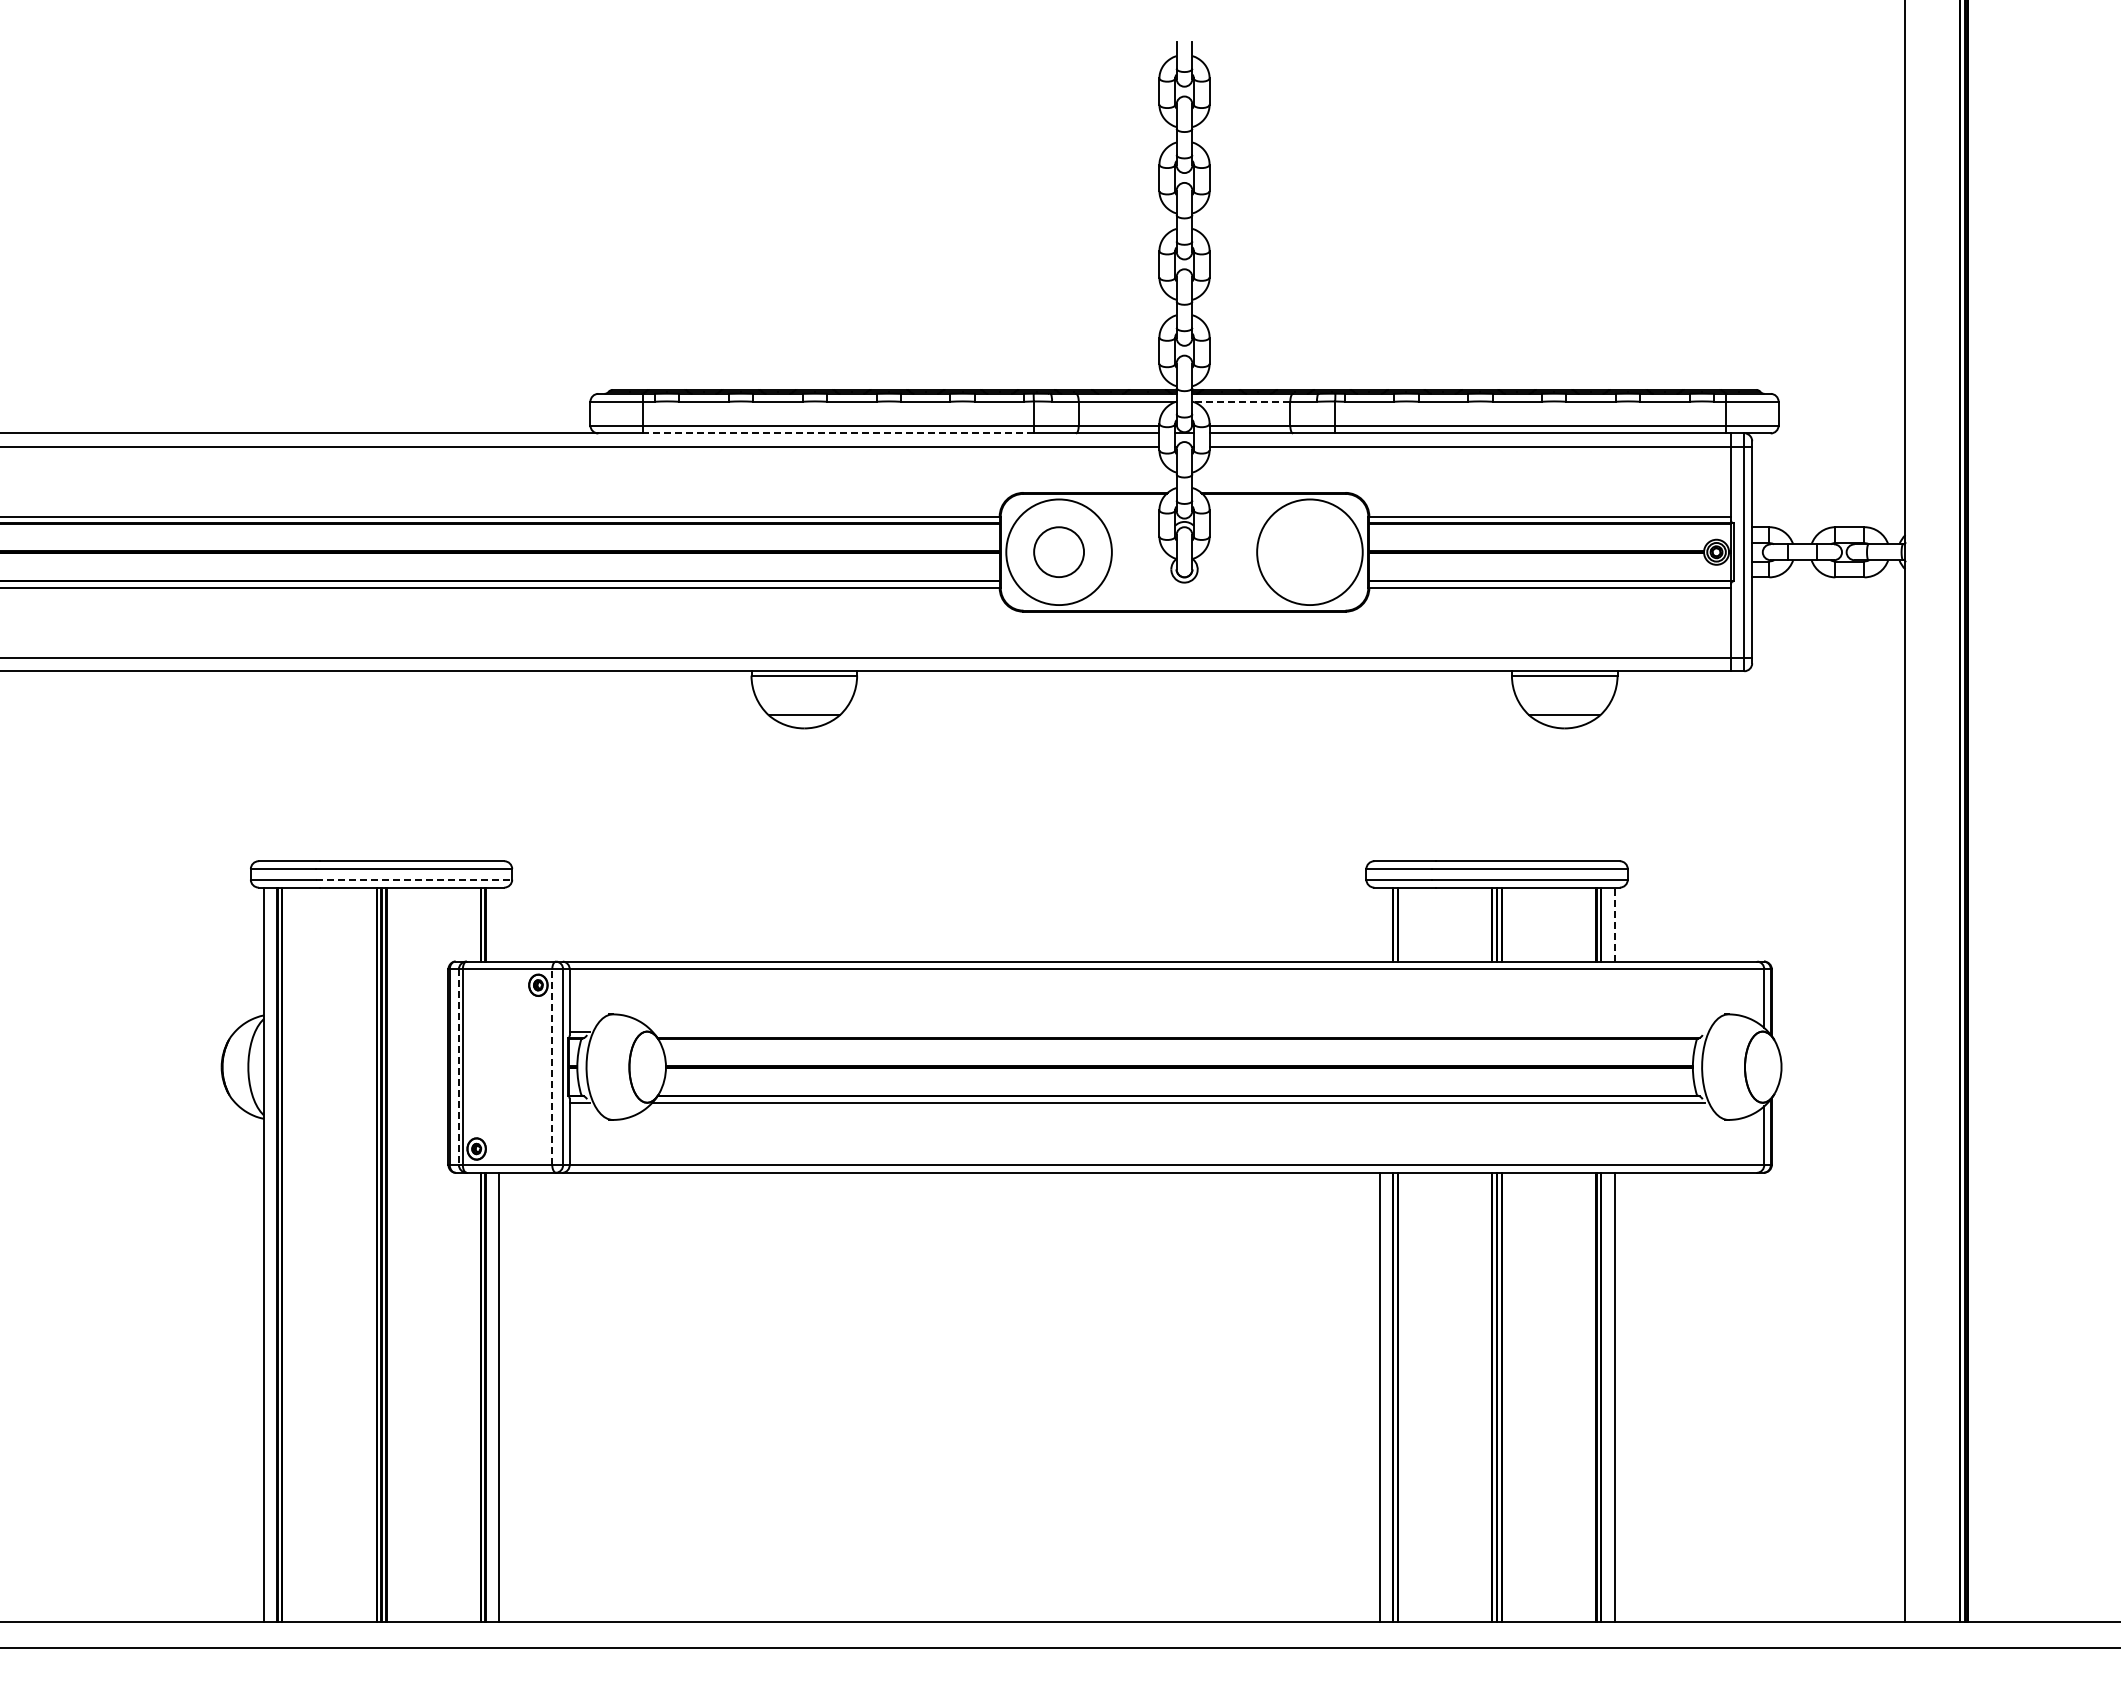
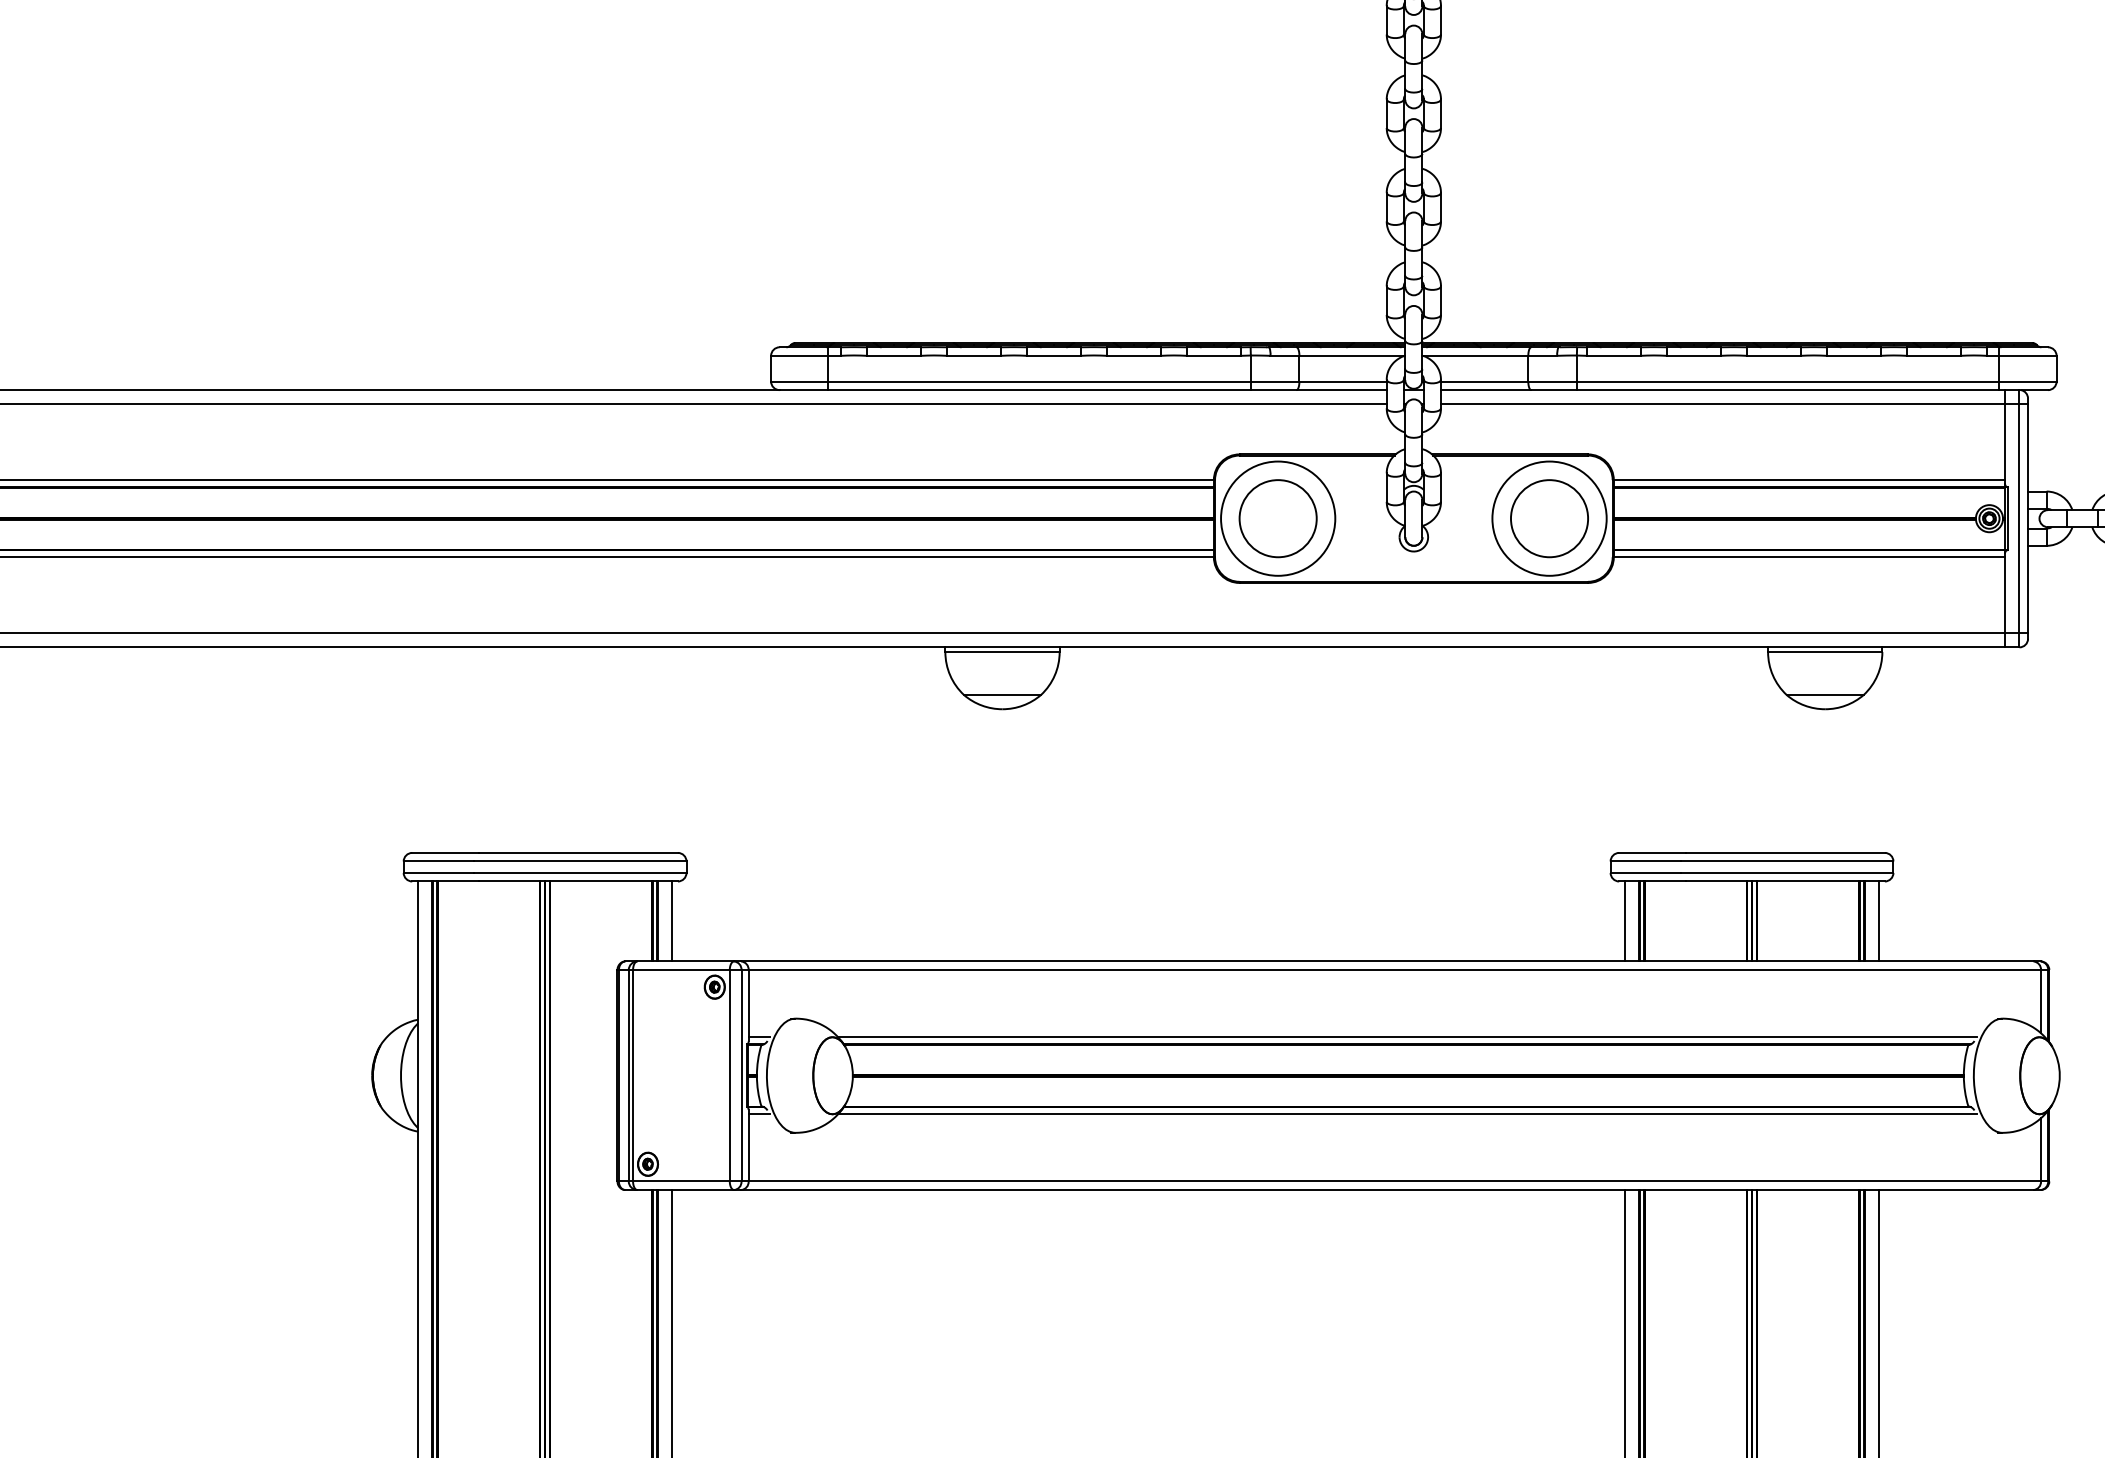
line: (1241, 401) -> (1475, 355), dashed -> solid
line: (838, 433) -> (1039, 390), dashed -> solid
circle: (1058, 551) -> (1277, 517), size x1.43
circle: (1309, 551) -> (1549, 517), added
line: (414, 879) -> (580, 872), dashed -> solid
line: (499, 924) -> (672, 921), added
line: (1379, 924) -> (1624, 921), added
line: (1614, 924) -> (1879, 921), dashed -> solid
line: (1178, 1031) -> (1407, 1037), added
line: (458, 1067) -> (628, 1076), dashed -> solid
line: (552, 1067) -> (730, 1076), dashed -> solid

